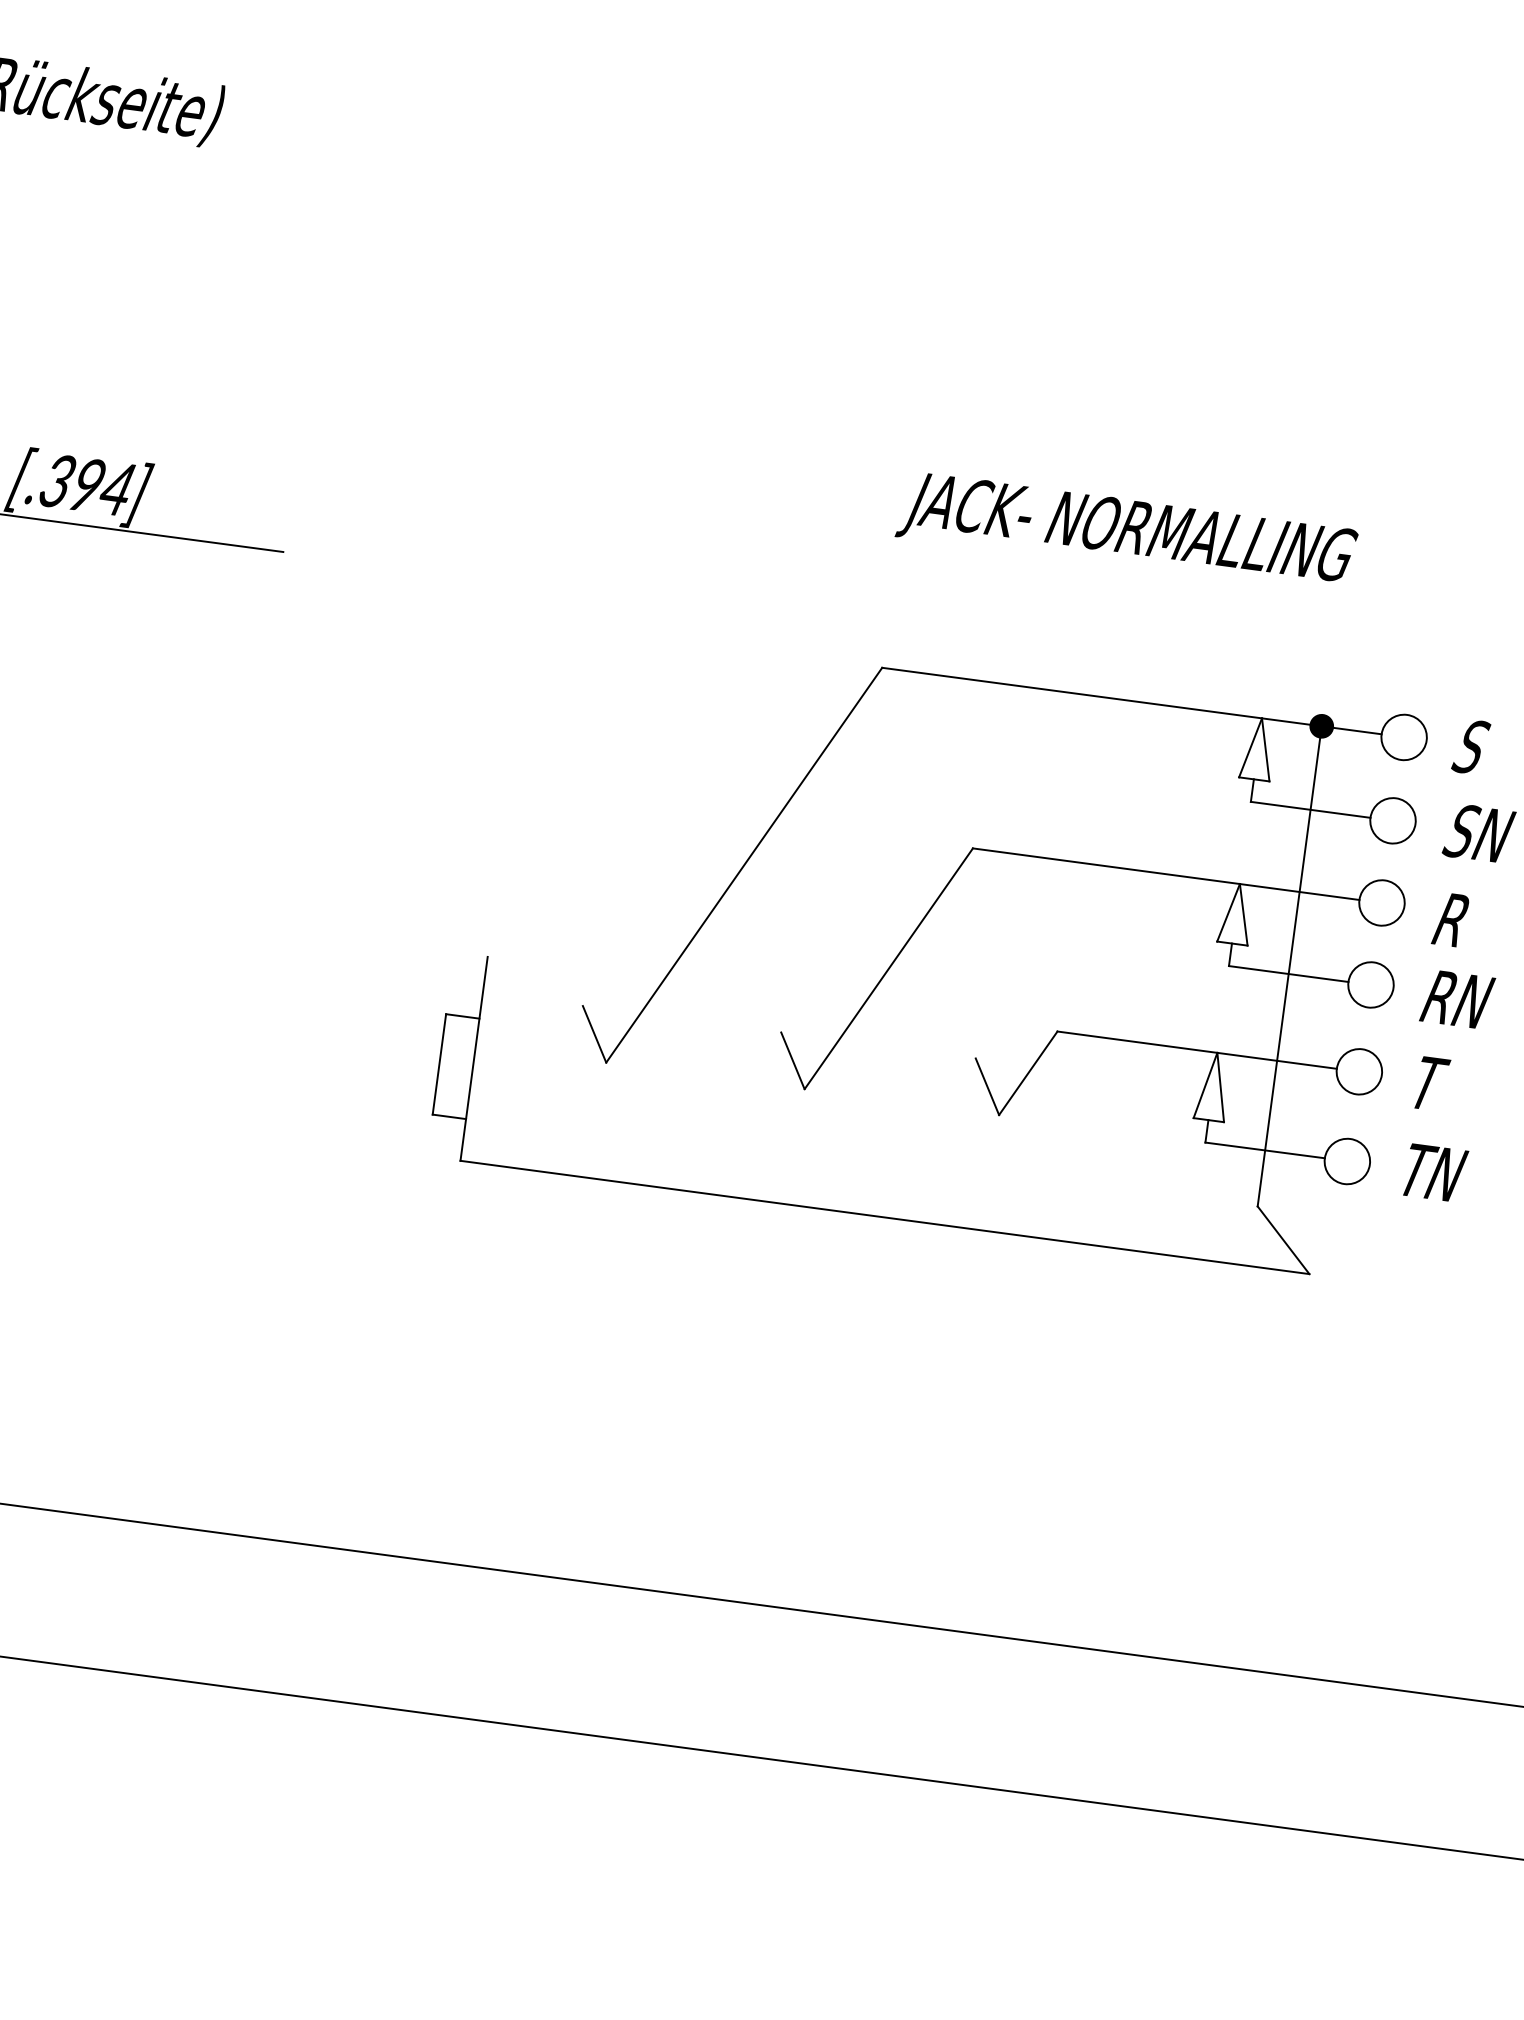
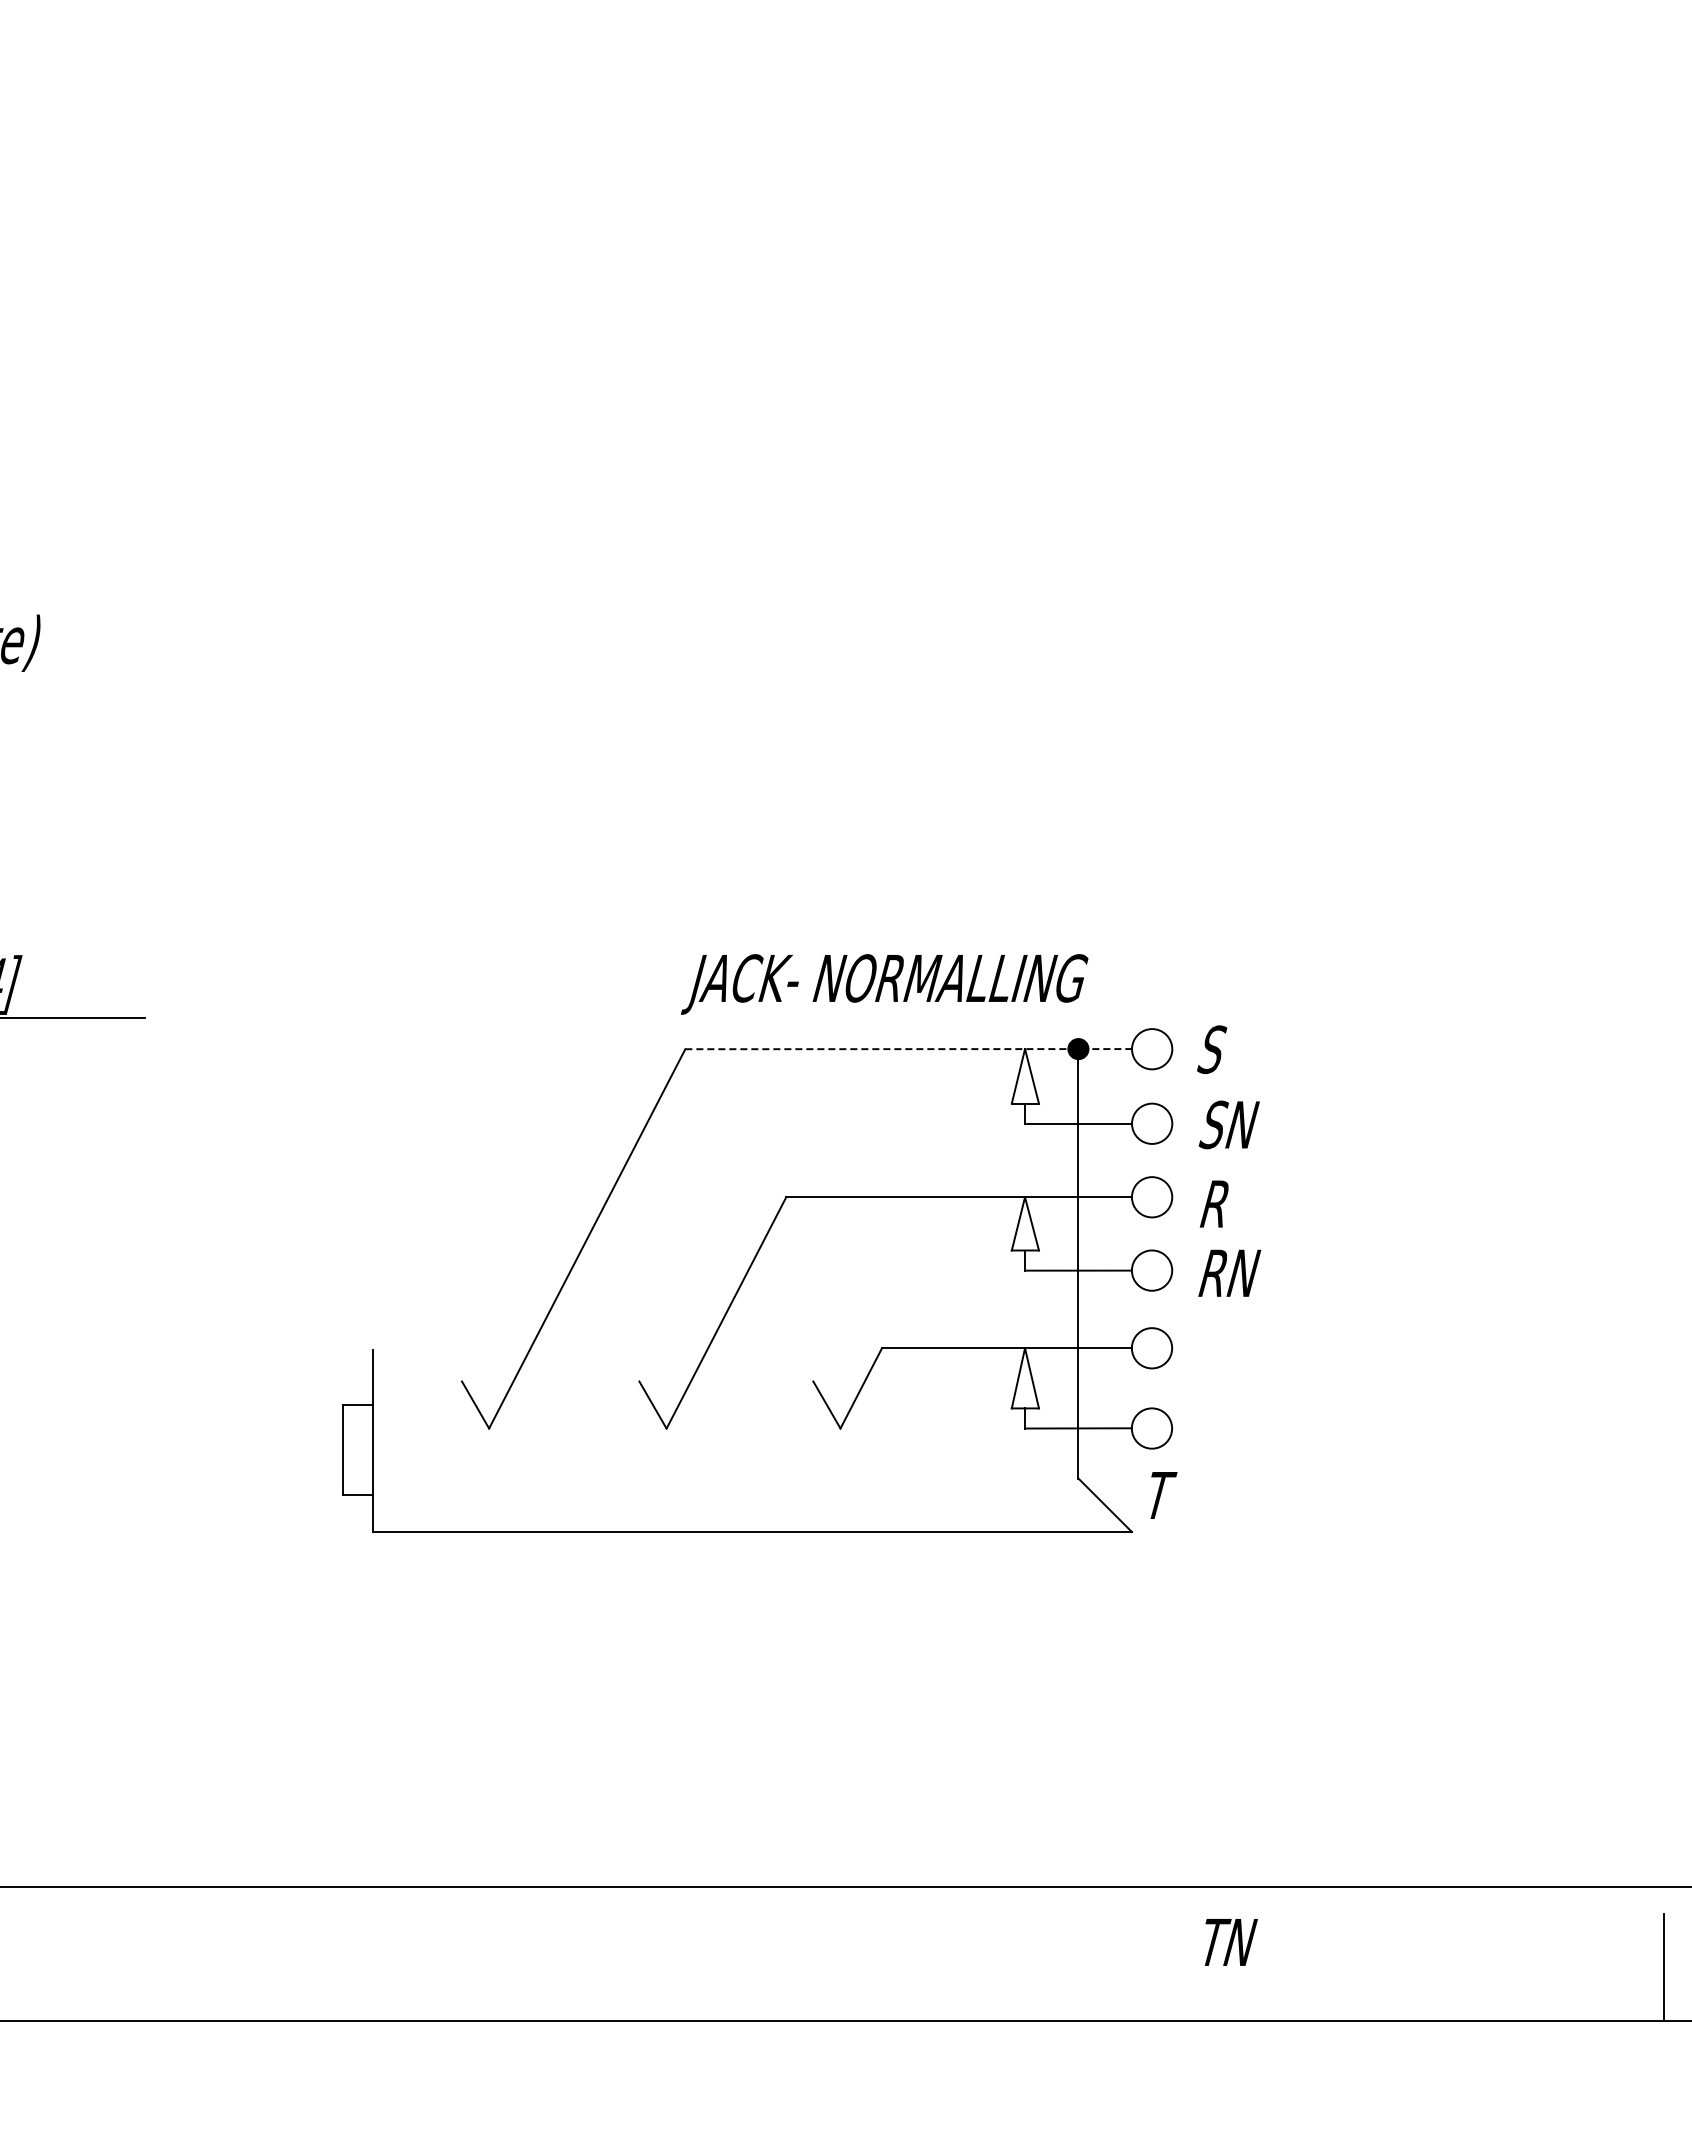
text: (1126, 533) -> (884, 984), moved
line: (1132, 701) -> (909, 1049), solid -> dashed
text: (1432, 1084) -> (1163, 1495), moved
text: (1435, 1173) -> (1230, 1942), moved

